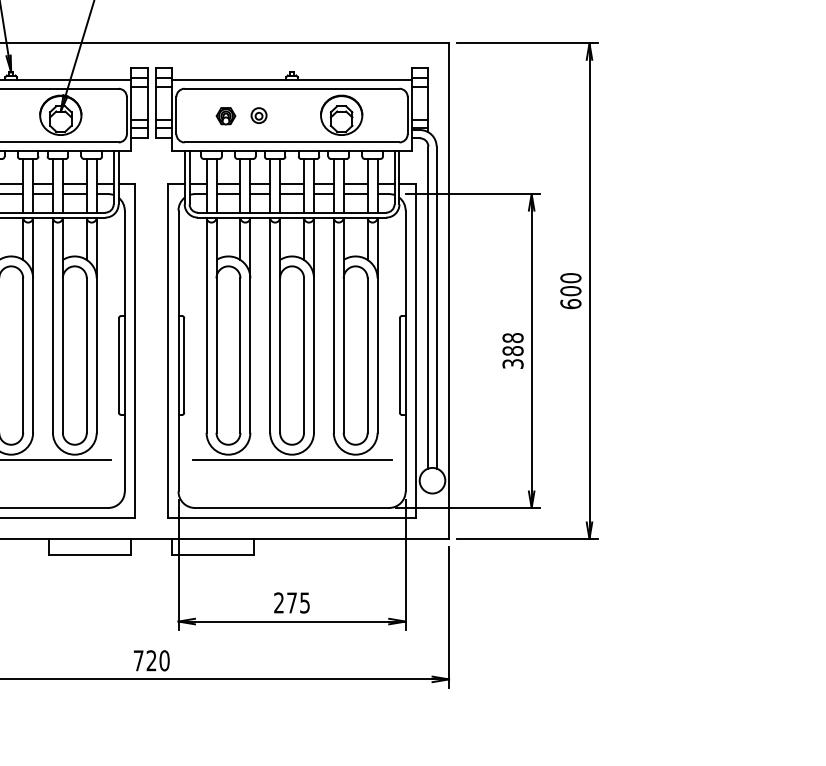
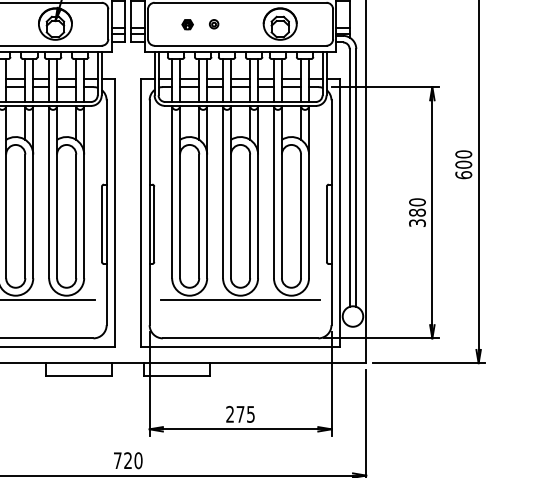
part: (225, 115) -> (187, 24), size x0.71
part: (258, 115) -> (213, 24), size x0.71
text: (512, 338) -> (417, 202), 388 -> 380

